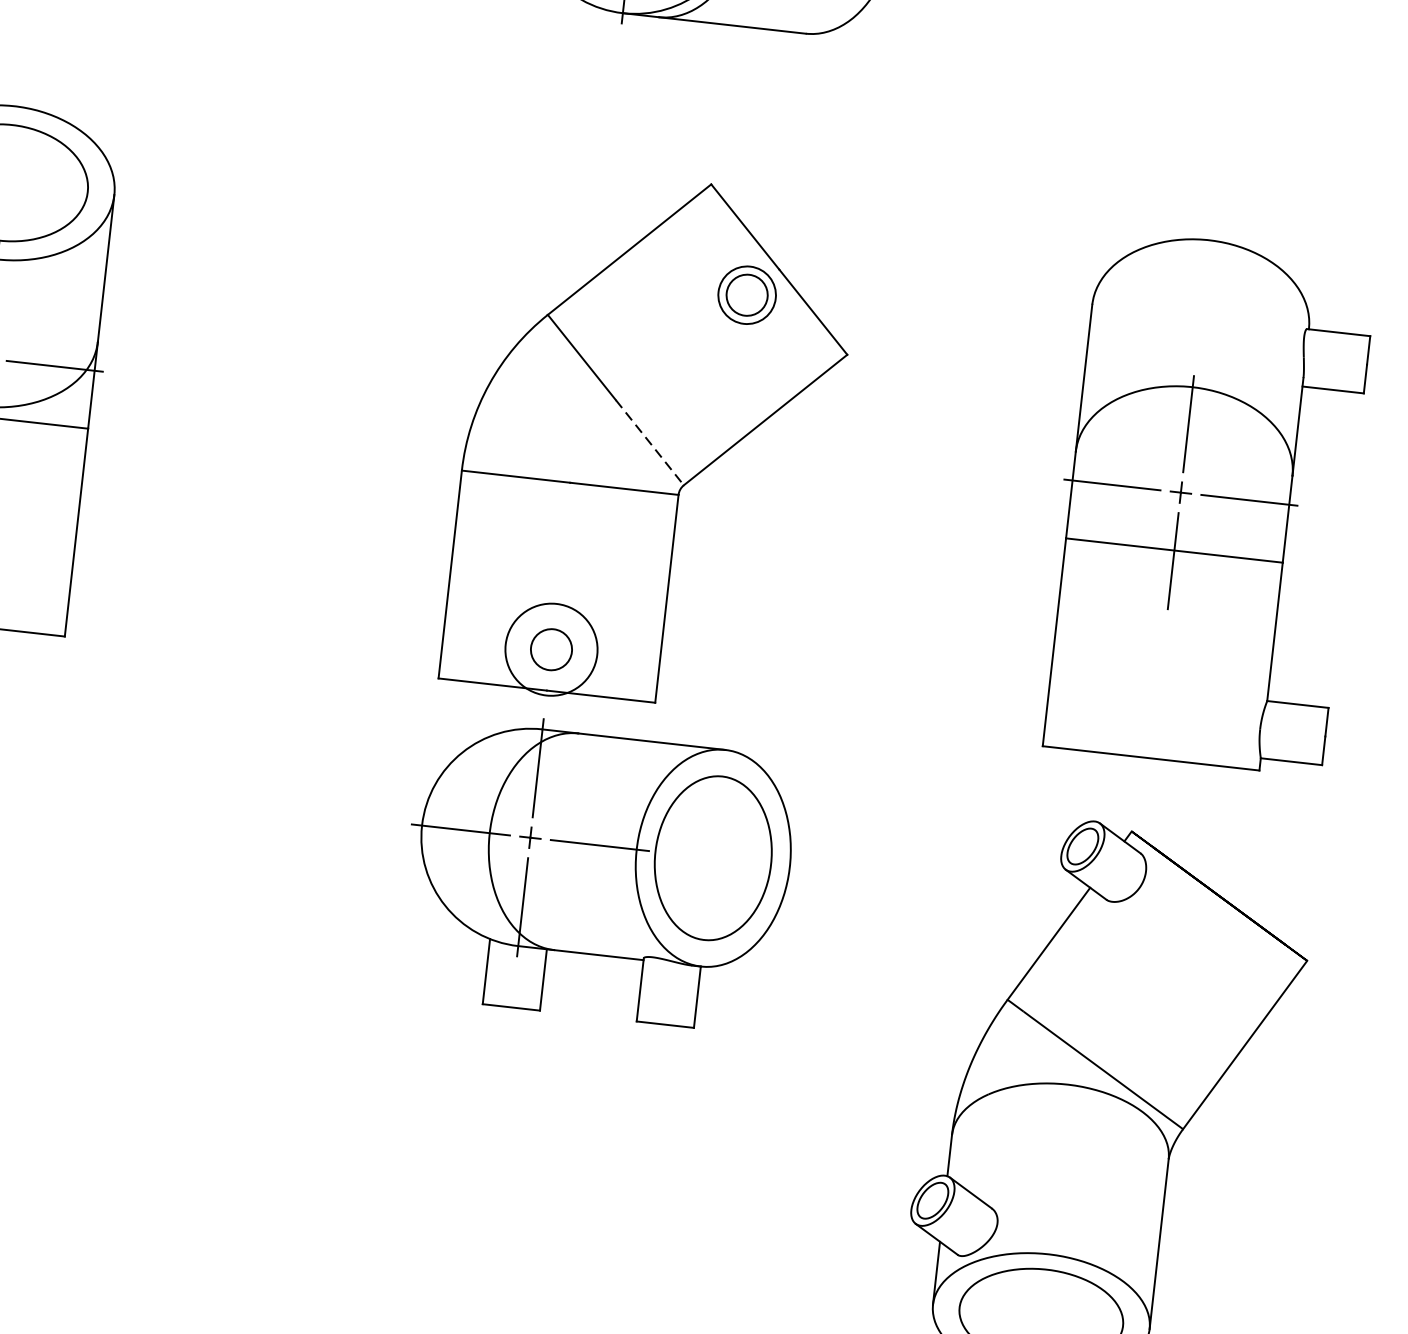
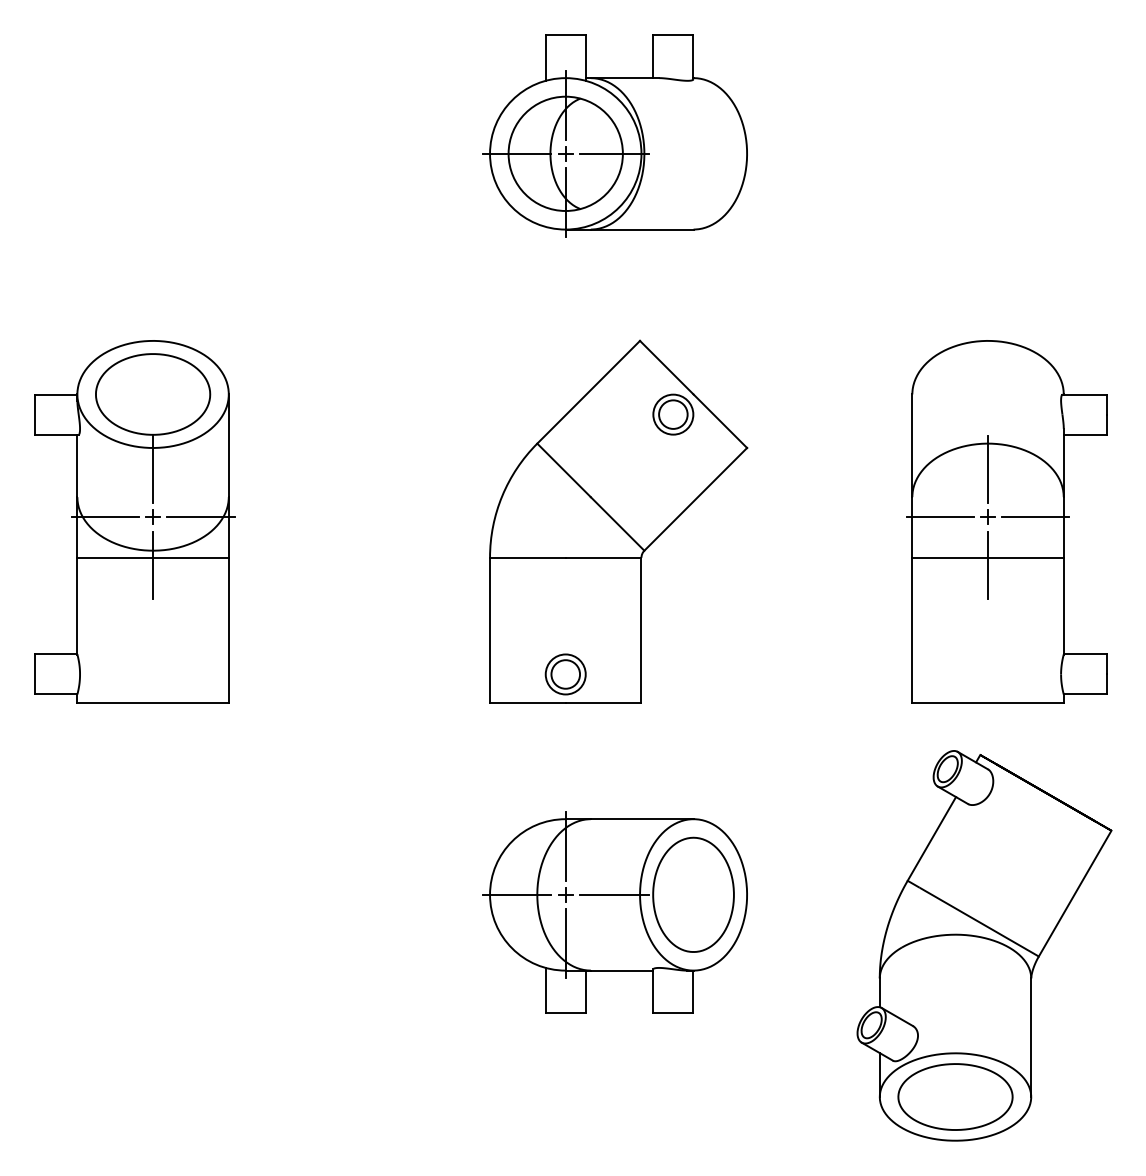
line: (649, 442) -> (617, 523), dashed -> solid
circle: (551, 649) -> (565, 674), size x0.62
part: (597, 870) -> (614, 912), moved

